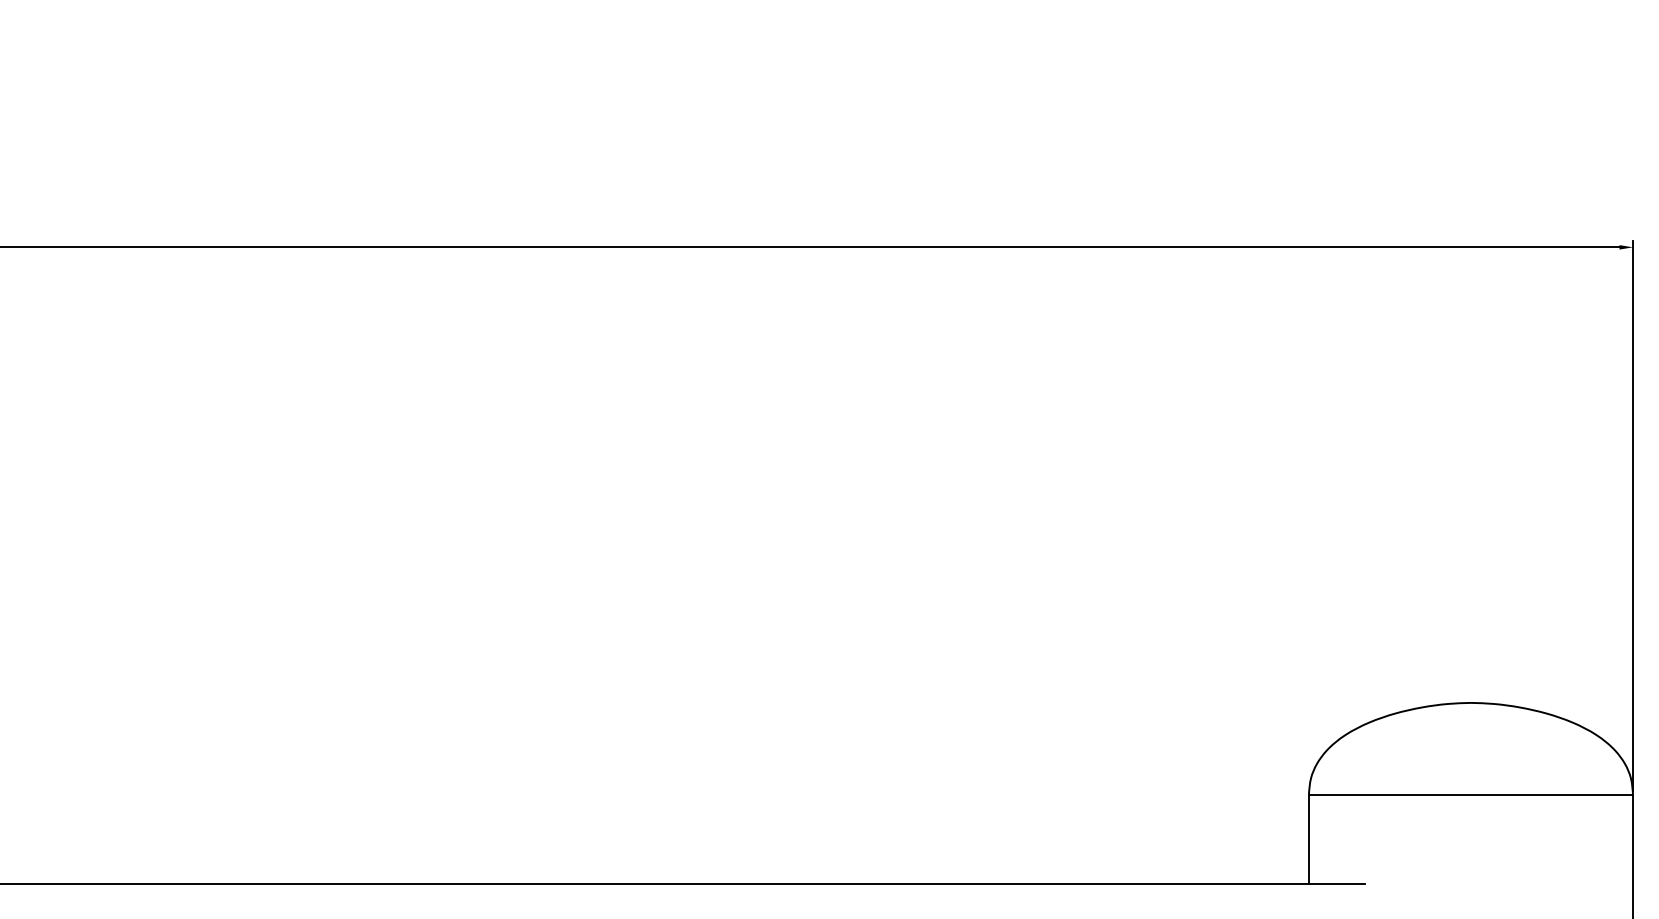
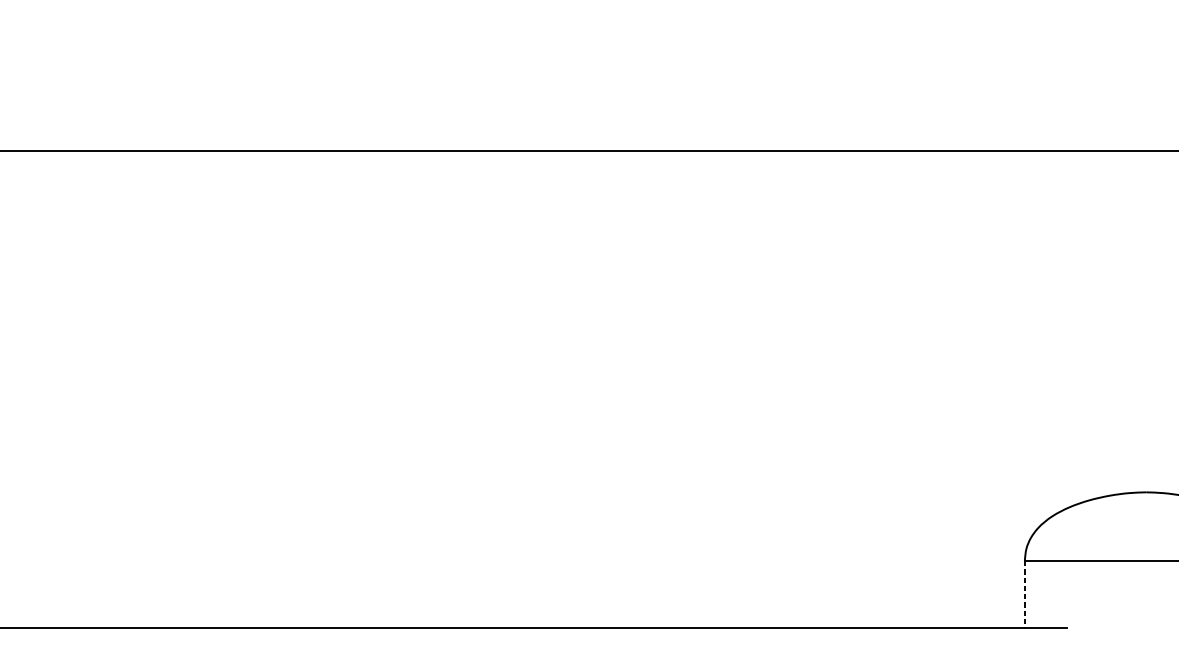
line: (1308, 839) -> (1024, 594), solid -> dashed

